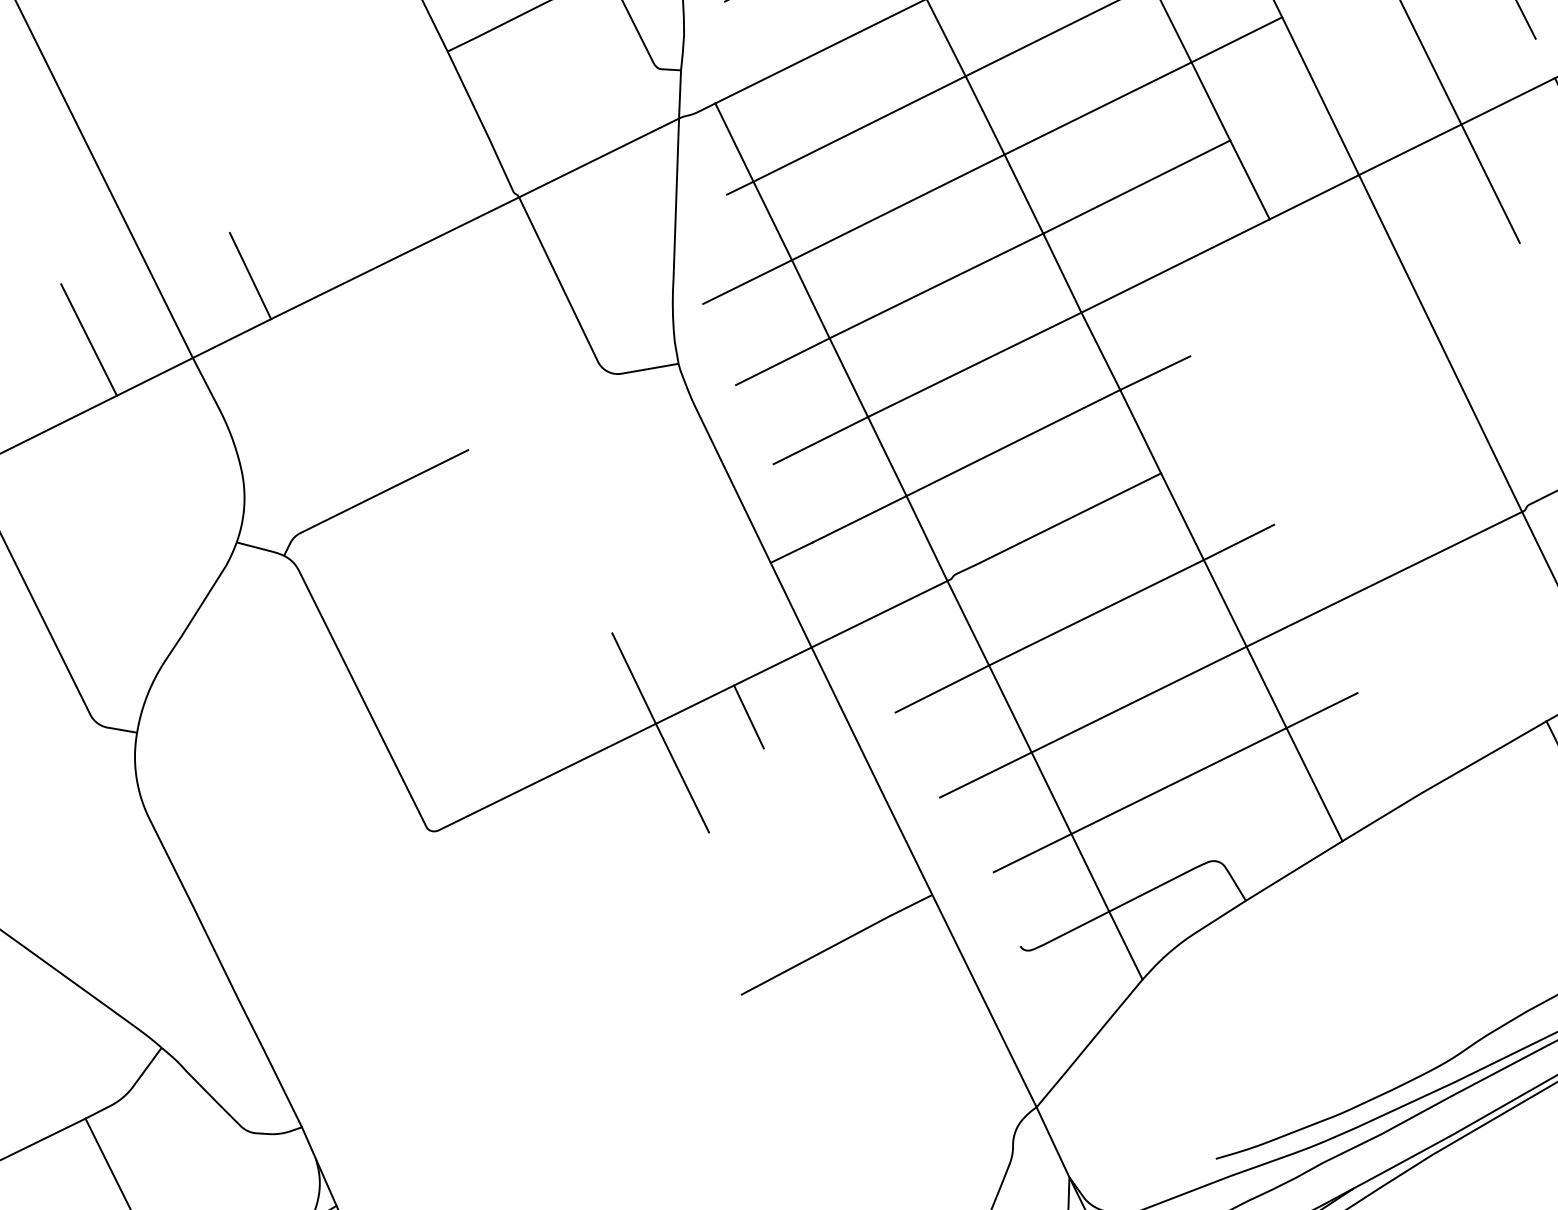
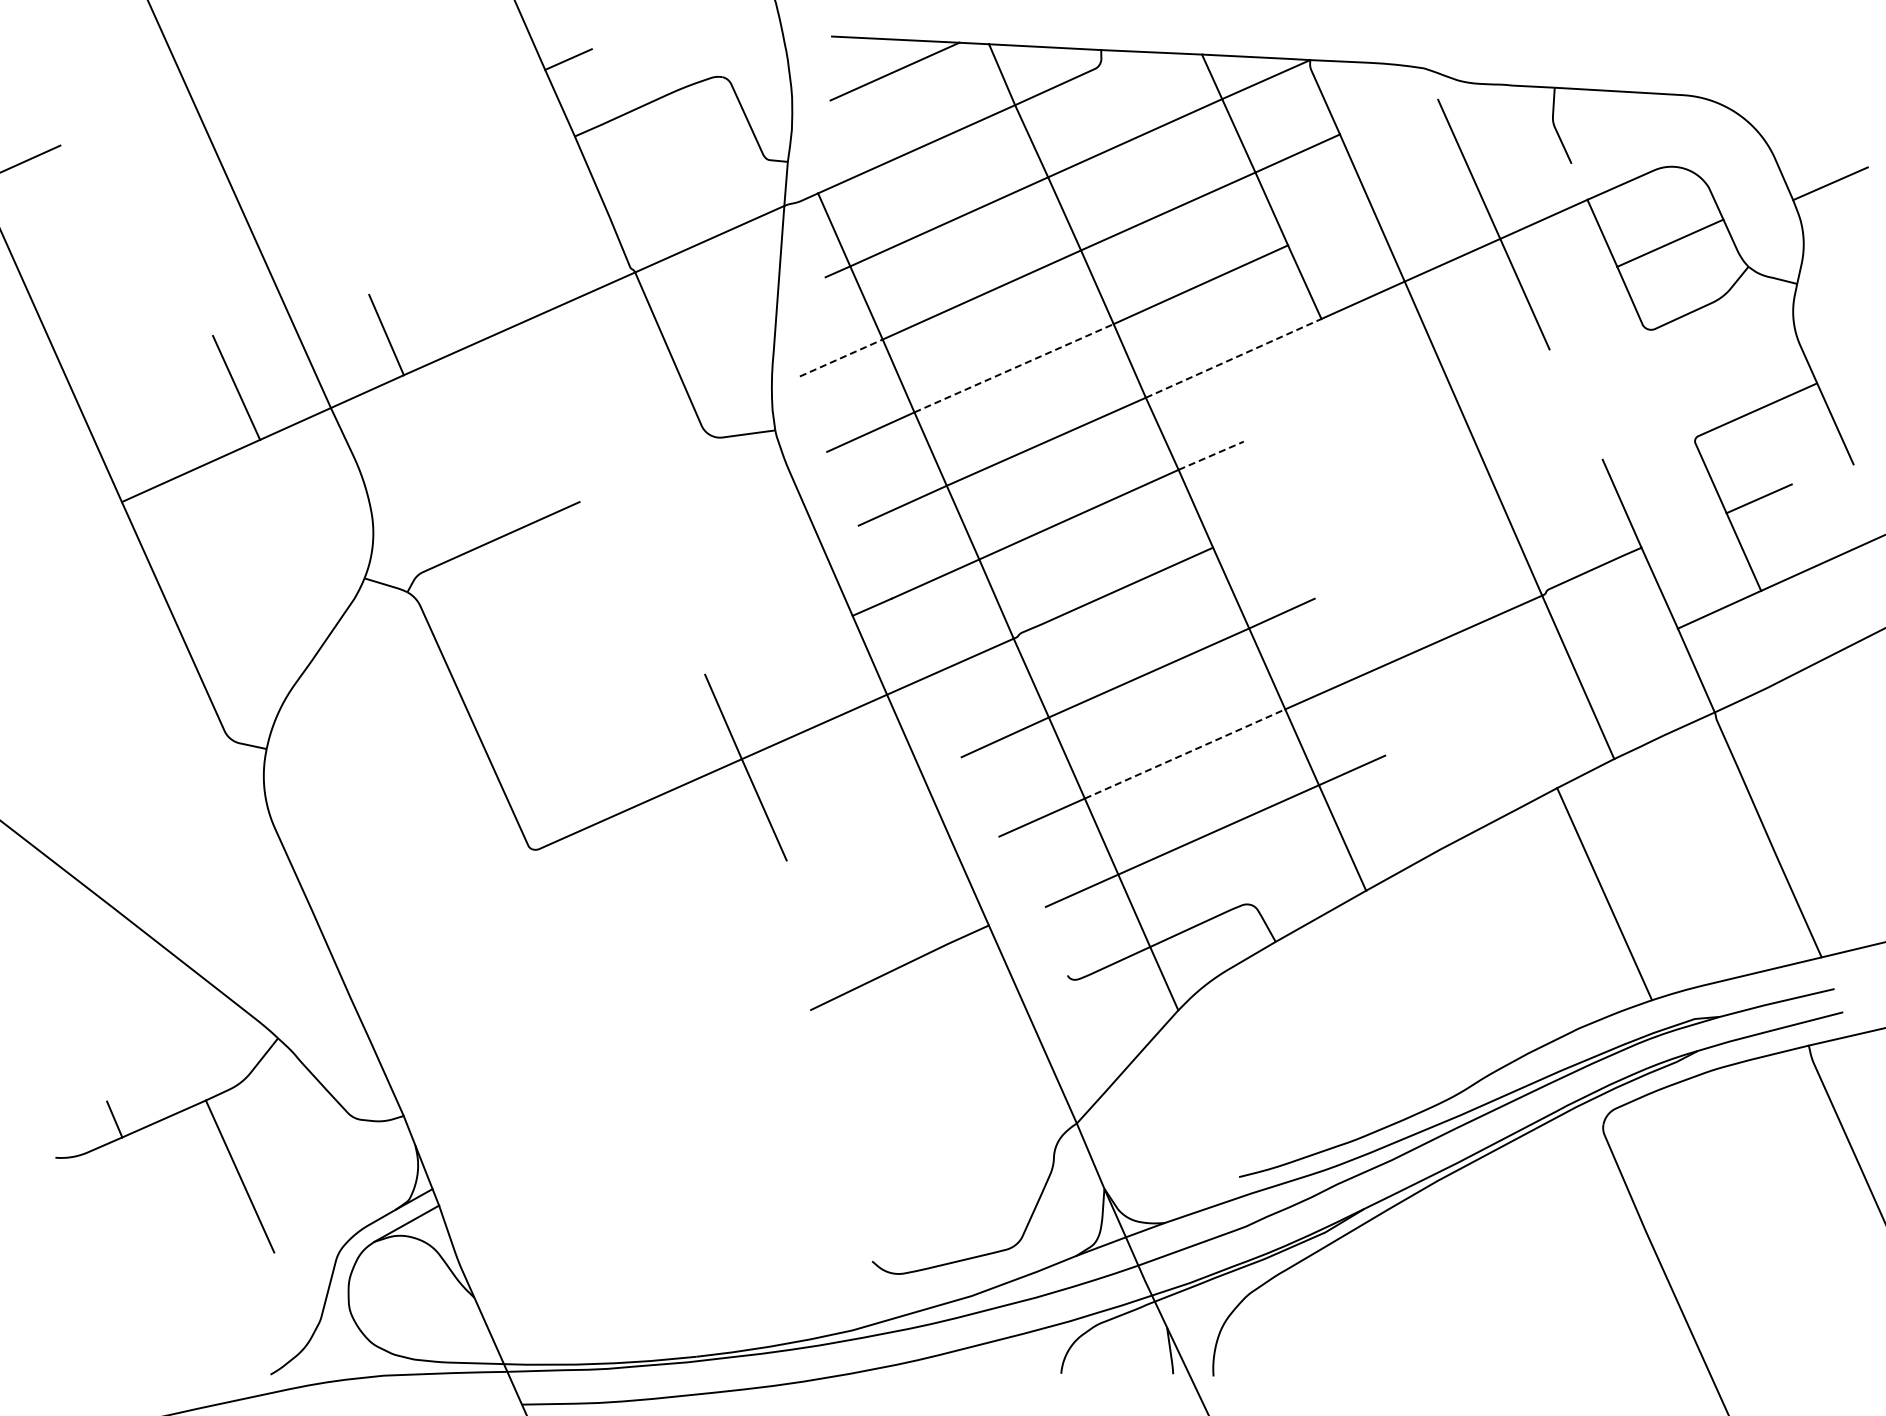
line: (1176, 266) -> (1234, 358), solid -> dashed
line: (747, 281) -> (841, 357), solid -> dashed
line: (936, 286) -> (1014, 368), solid -> dashed
line: (1155, 372) -> (1211, 455), solid -> dashed
line: (1139, 699) -> (1185, 753), solid -> dashed
line: (748, 716) -> (826, 755), removed

